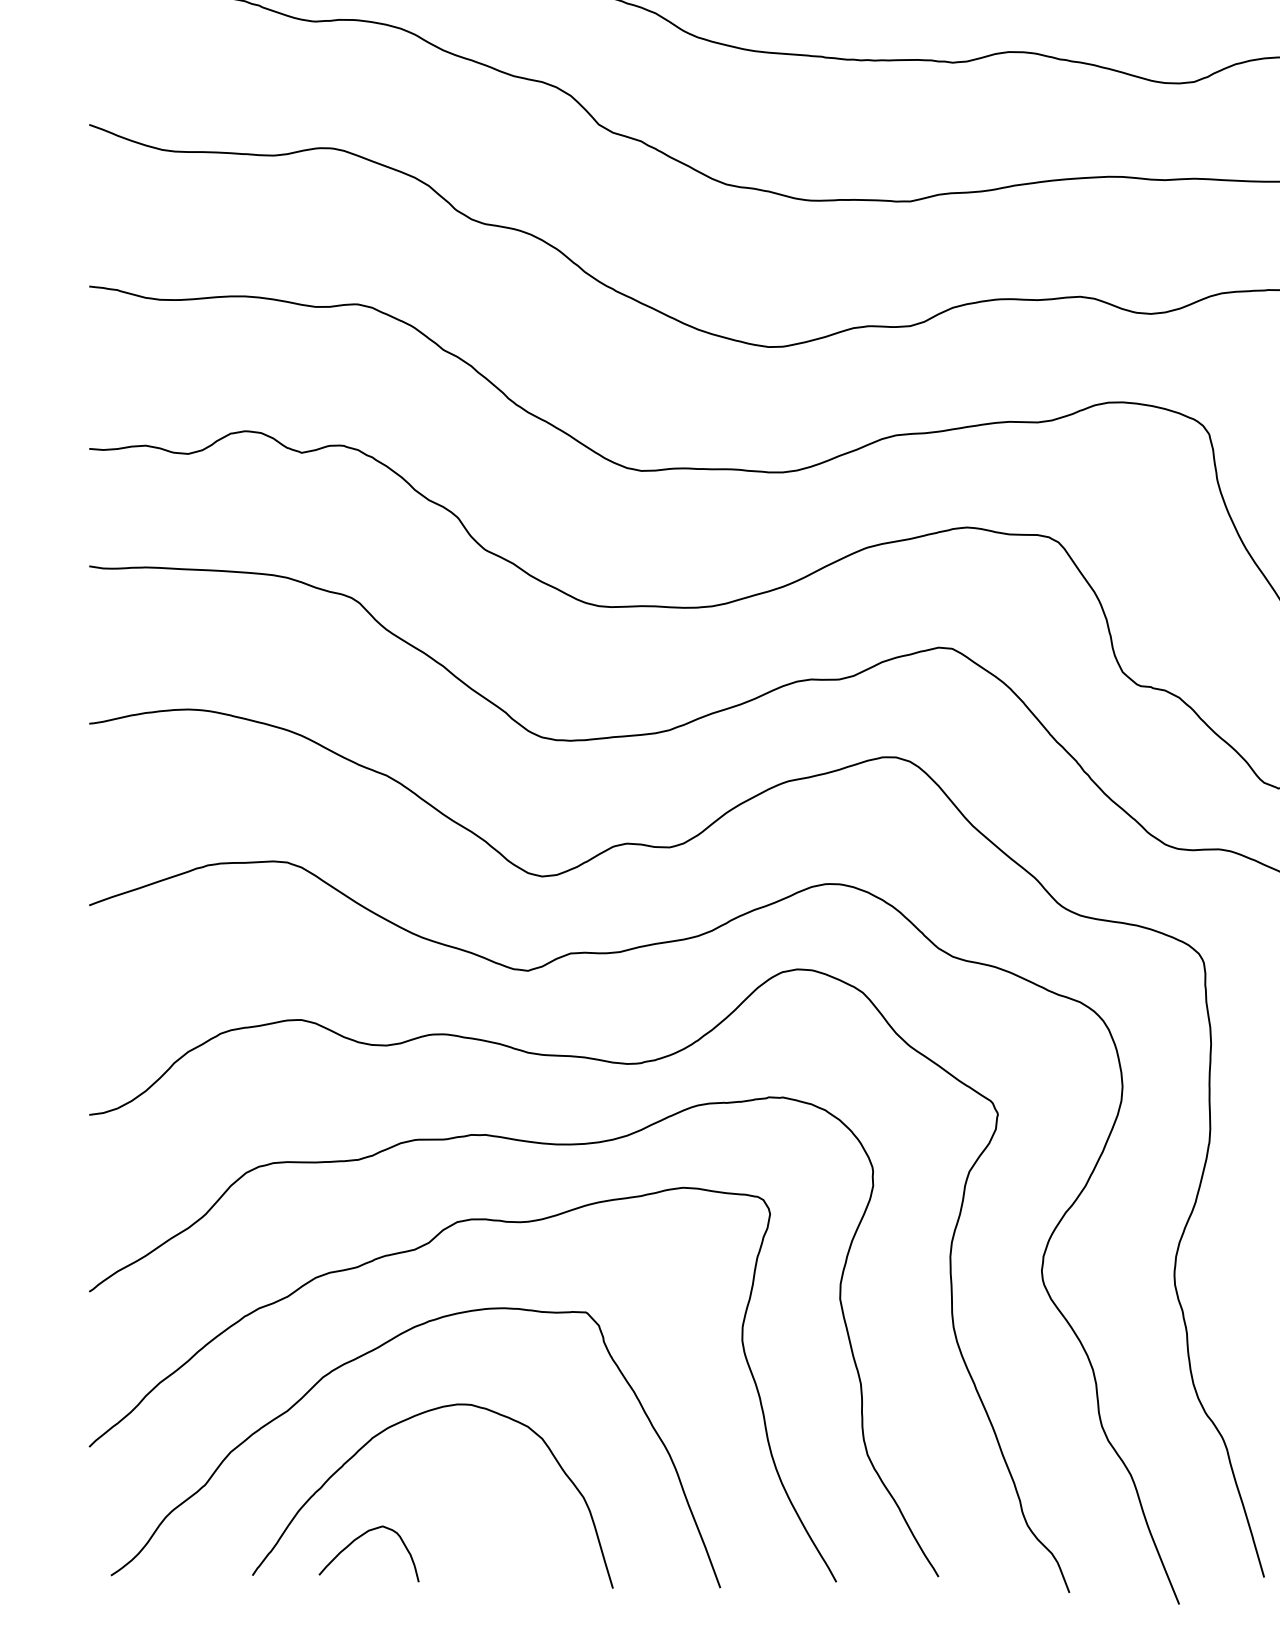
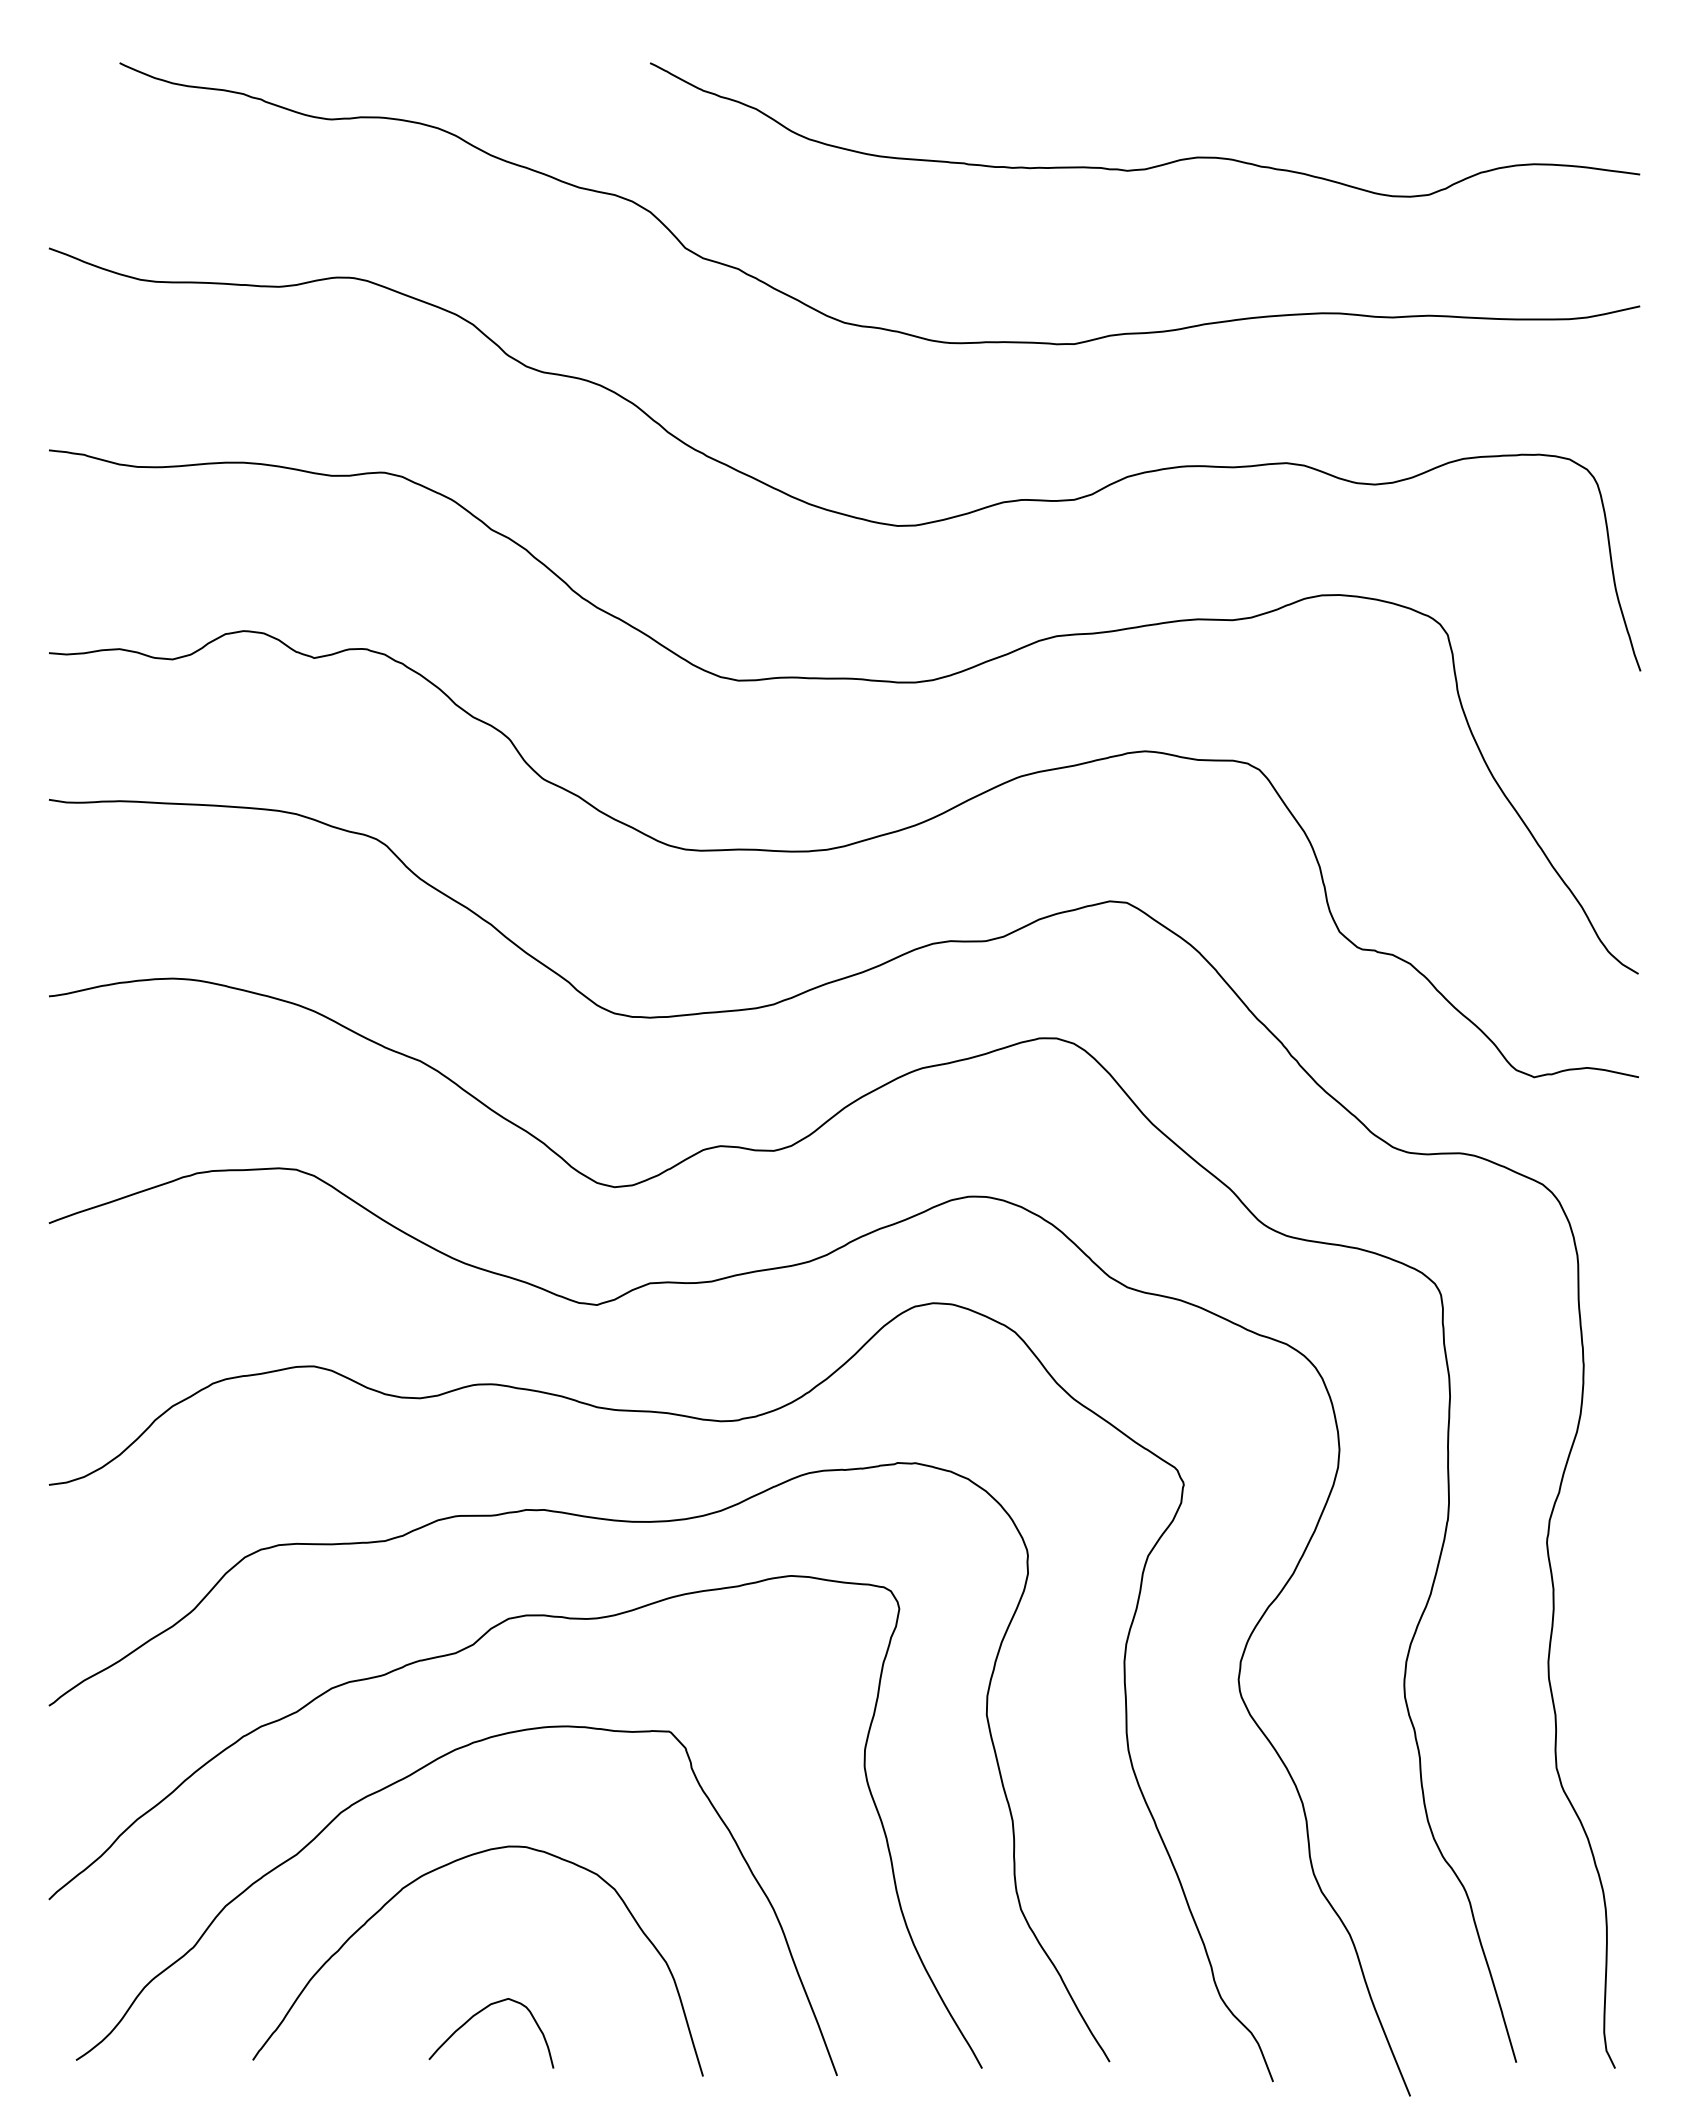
curve: (359, 1538) -> (479, 2013), moved

